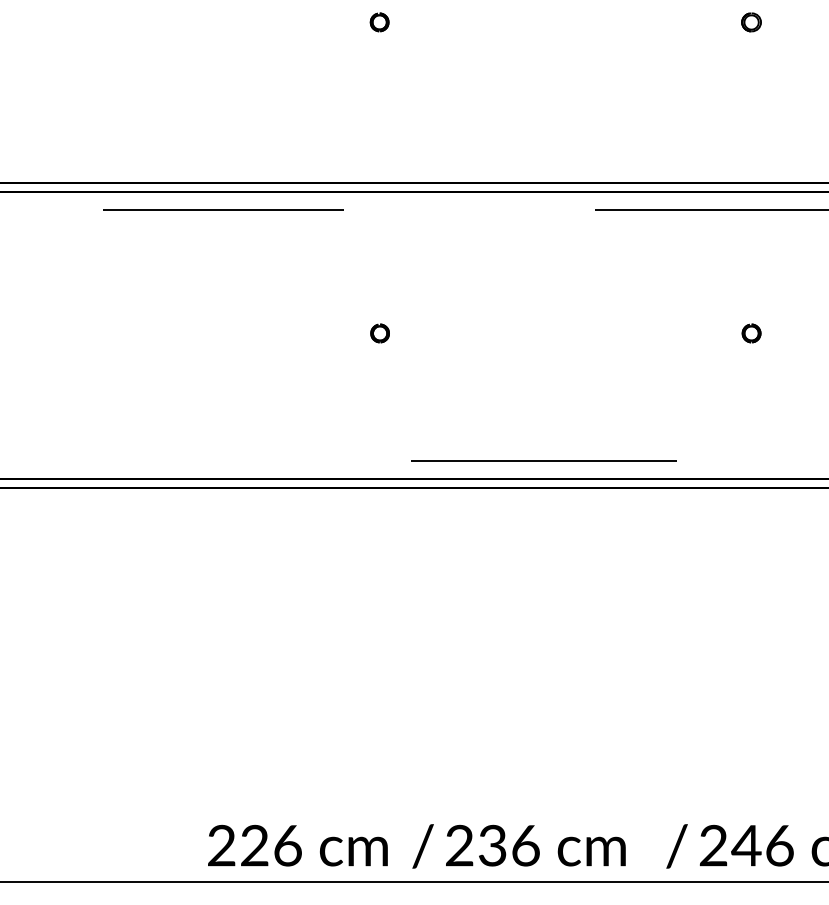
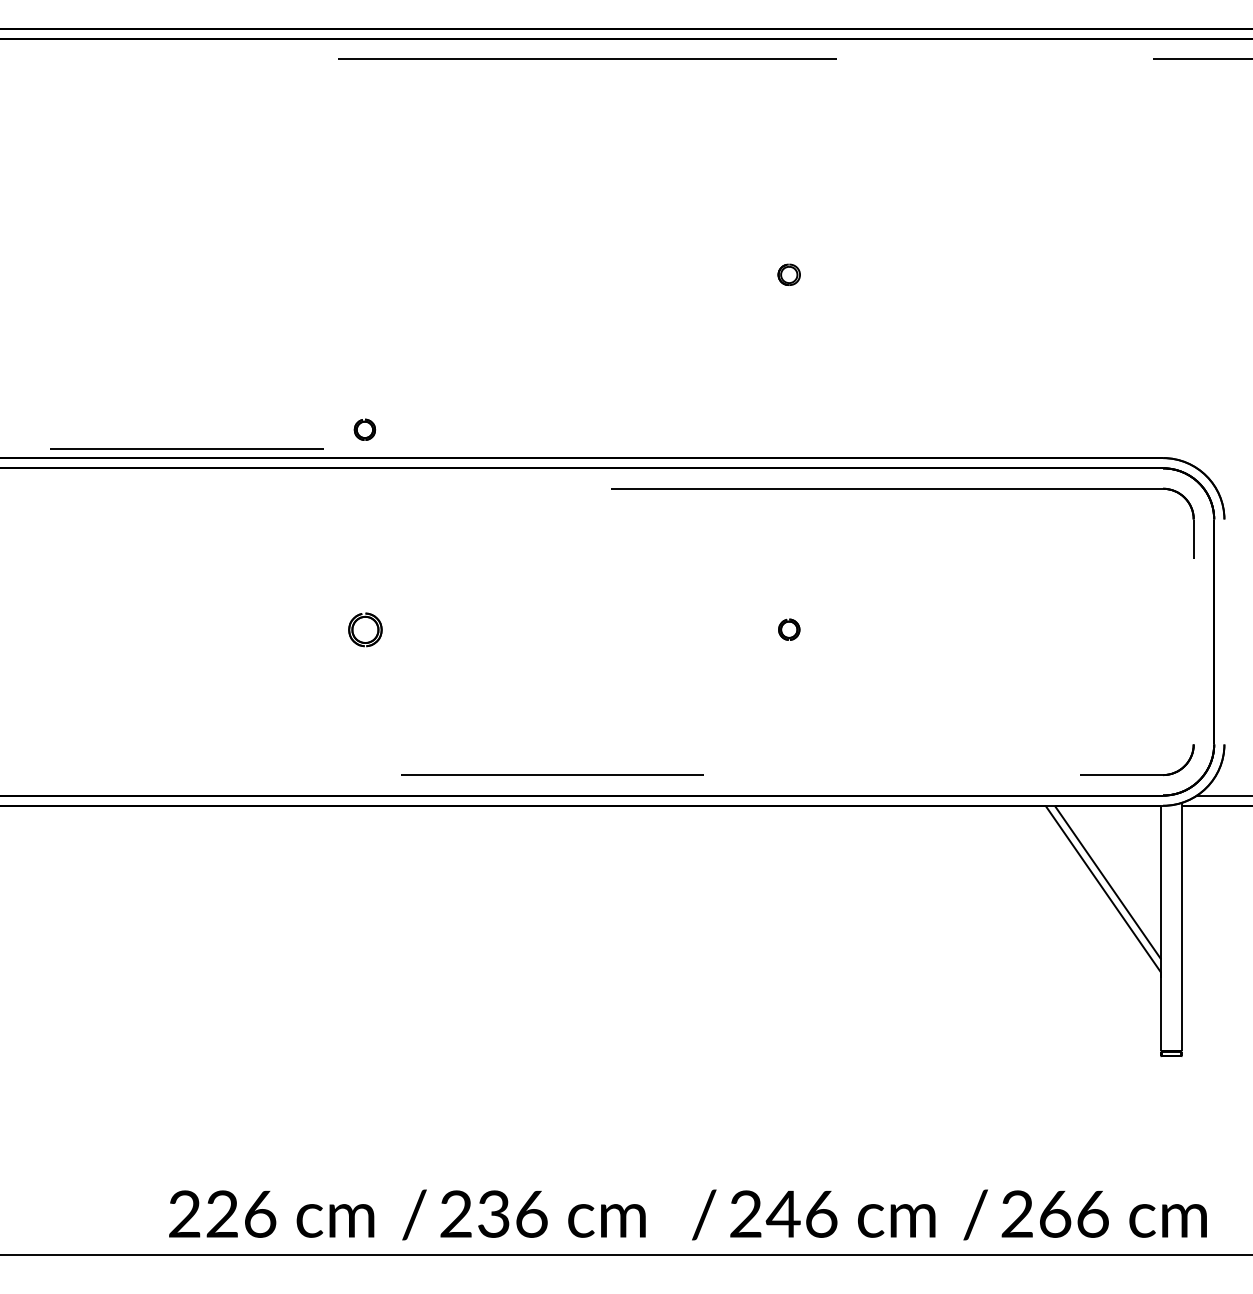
part: (379, 22) -> (364, 429), moved
line: (223, 209) -> (186, 448), moved
part: (380, 333) -> (365, 629), size x1.6

